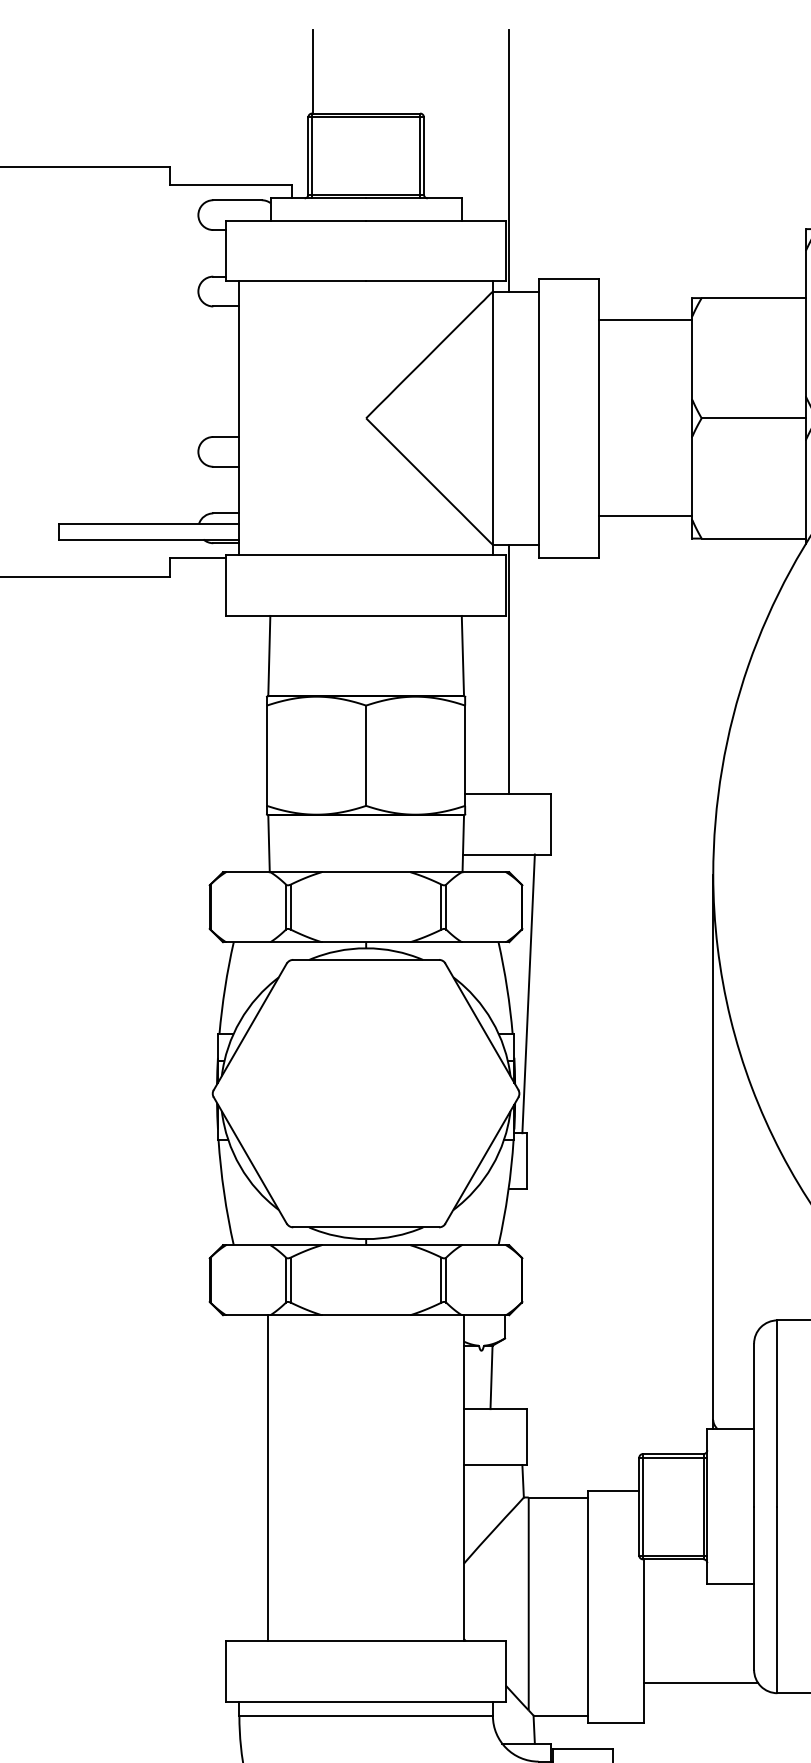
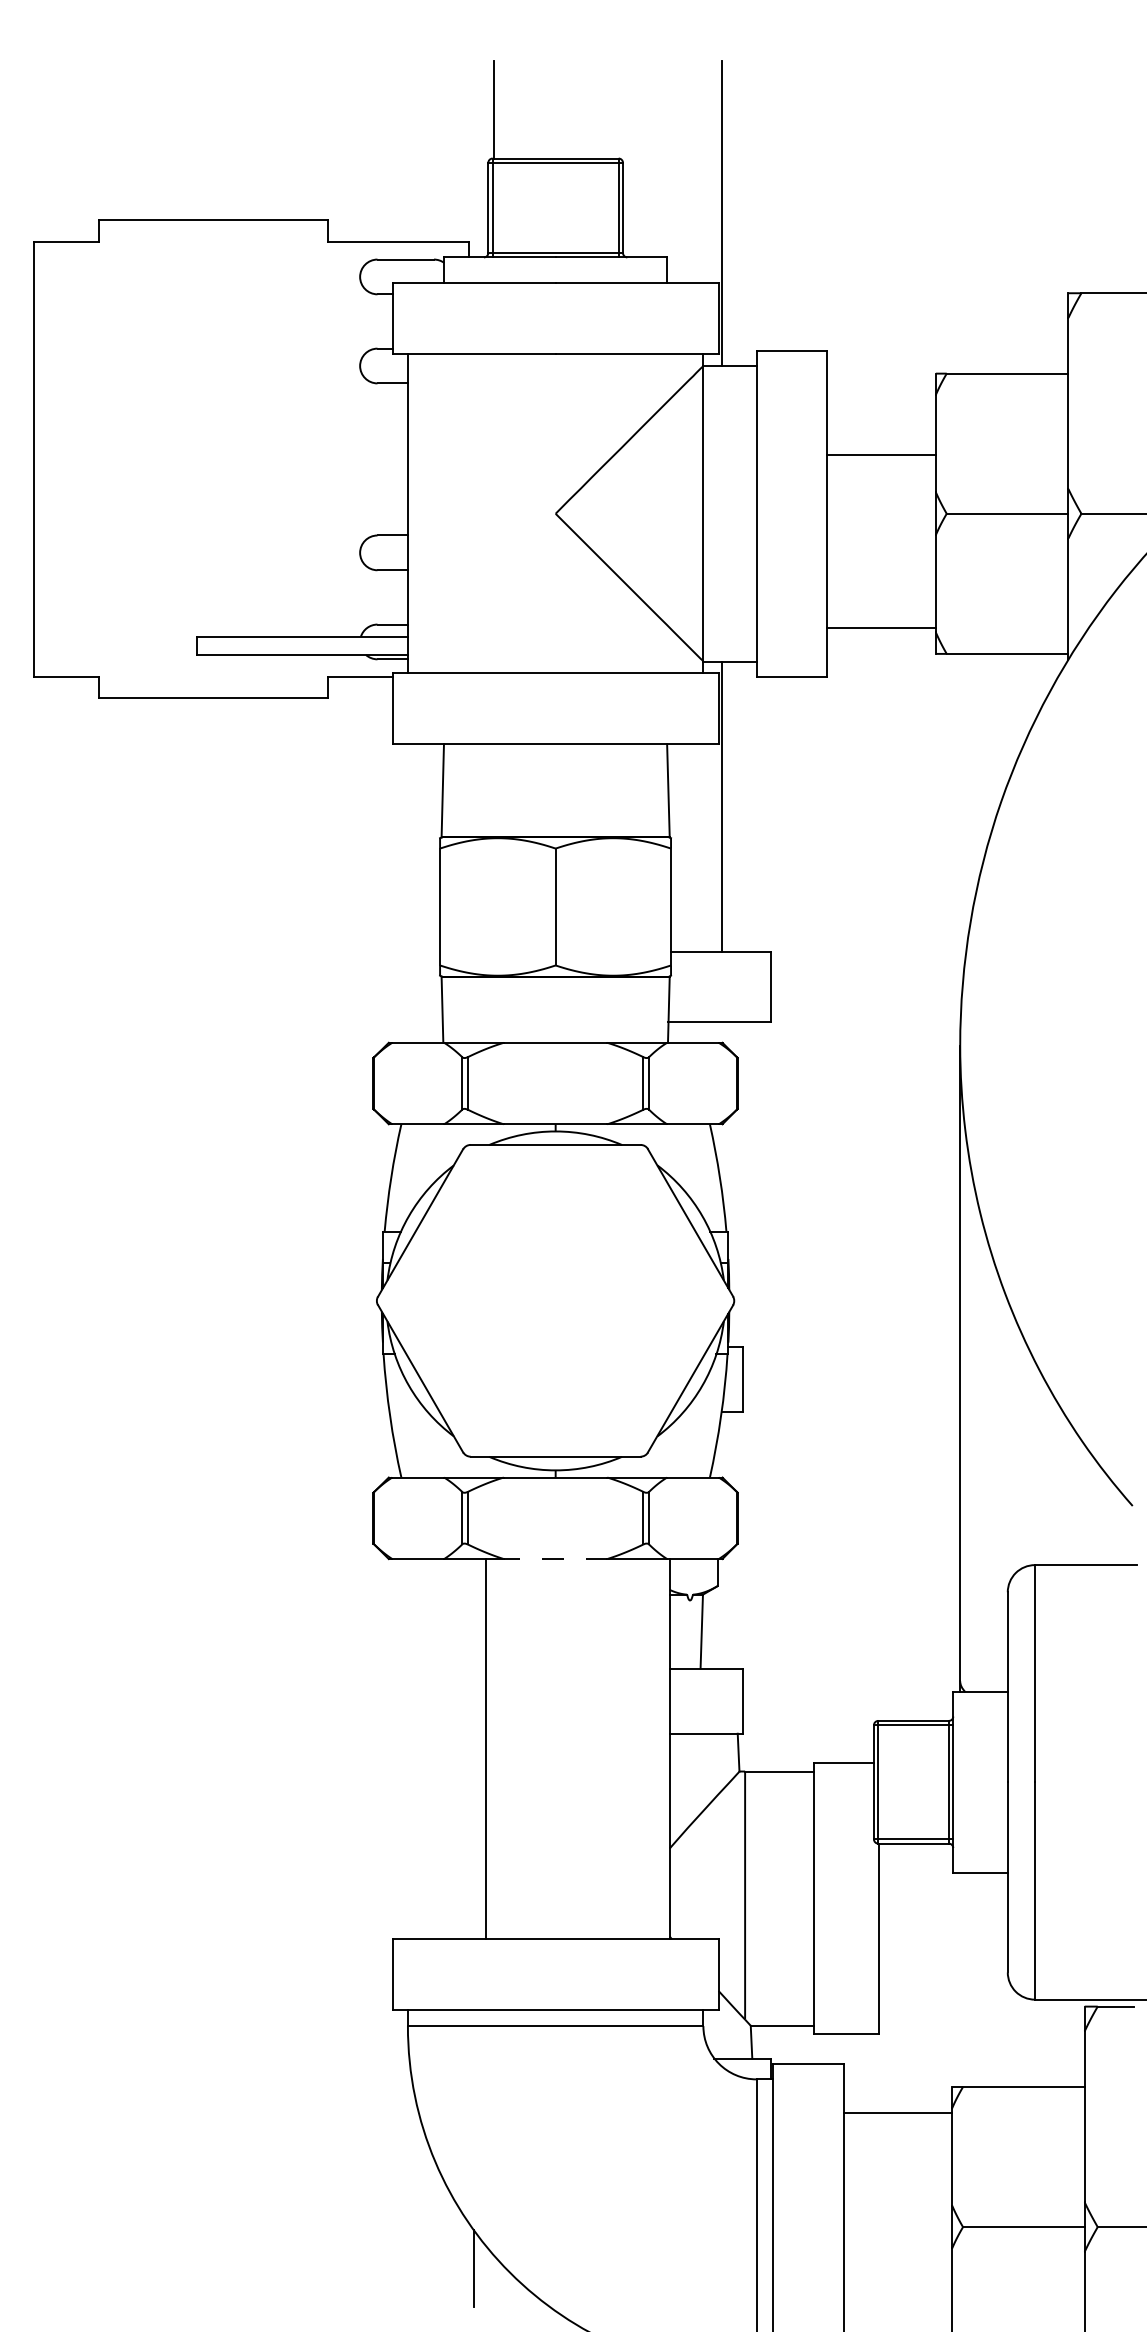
line: (645, 320) -> (881, 454), moved
line: (528, 993) -> (744, 1184), removed
line: (366, 1315) -> (555, 1559), solid -> dashed
line: (268, 1478) -> (485, 1749), moved
line: (700, 1682) -> (945, 1987), removed

